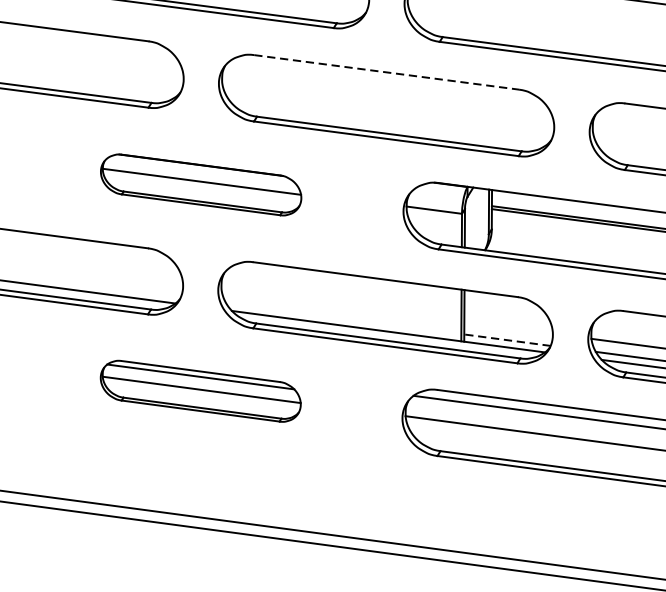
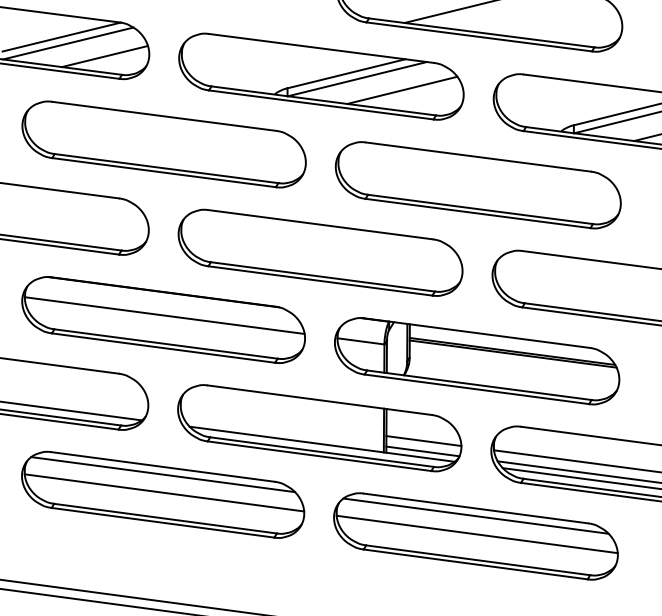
line: (387, 72) -> (321, 224), dashed -> solid
part: (201, 184) -> (163, 319), size x1.67
line: (508, 328) -> (423, 441), added
line: (506, 340) -> (422, 451), dashed -> solid
part: (201, 391) -> (163, 494), size x1.67

